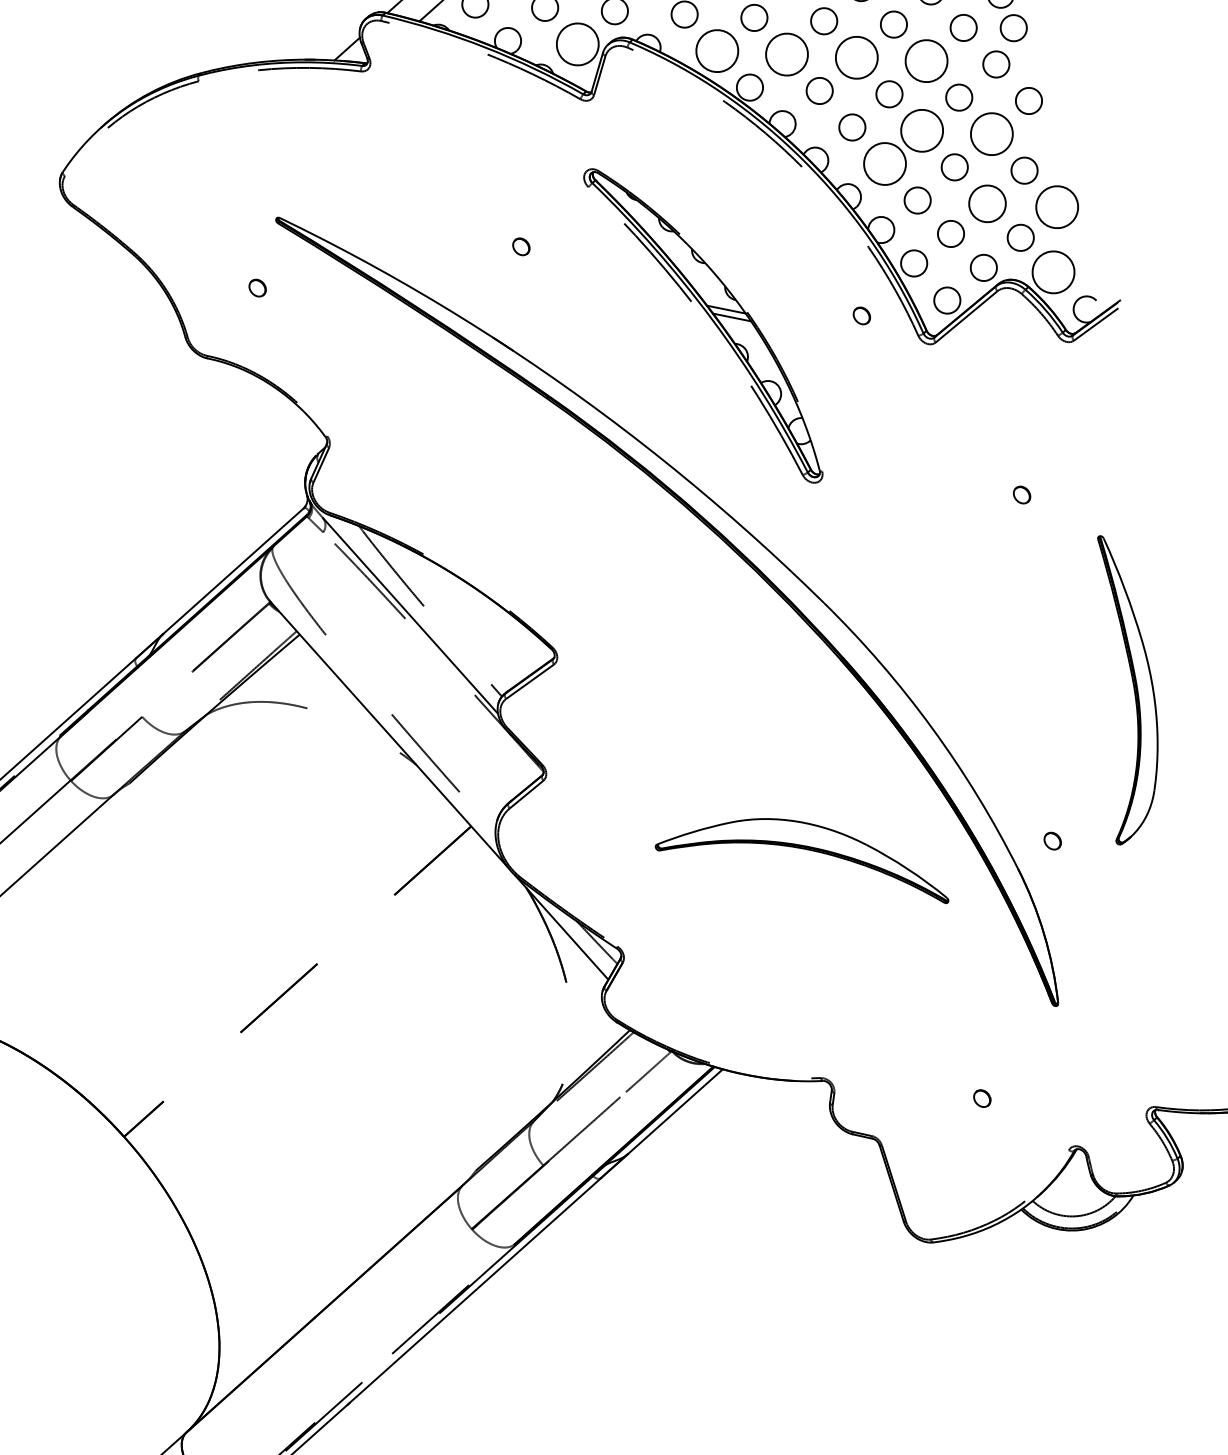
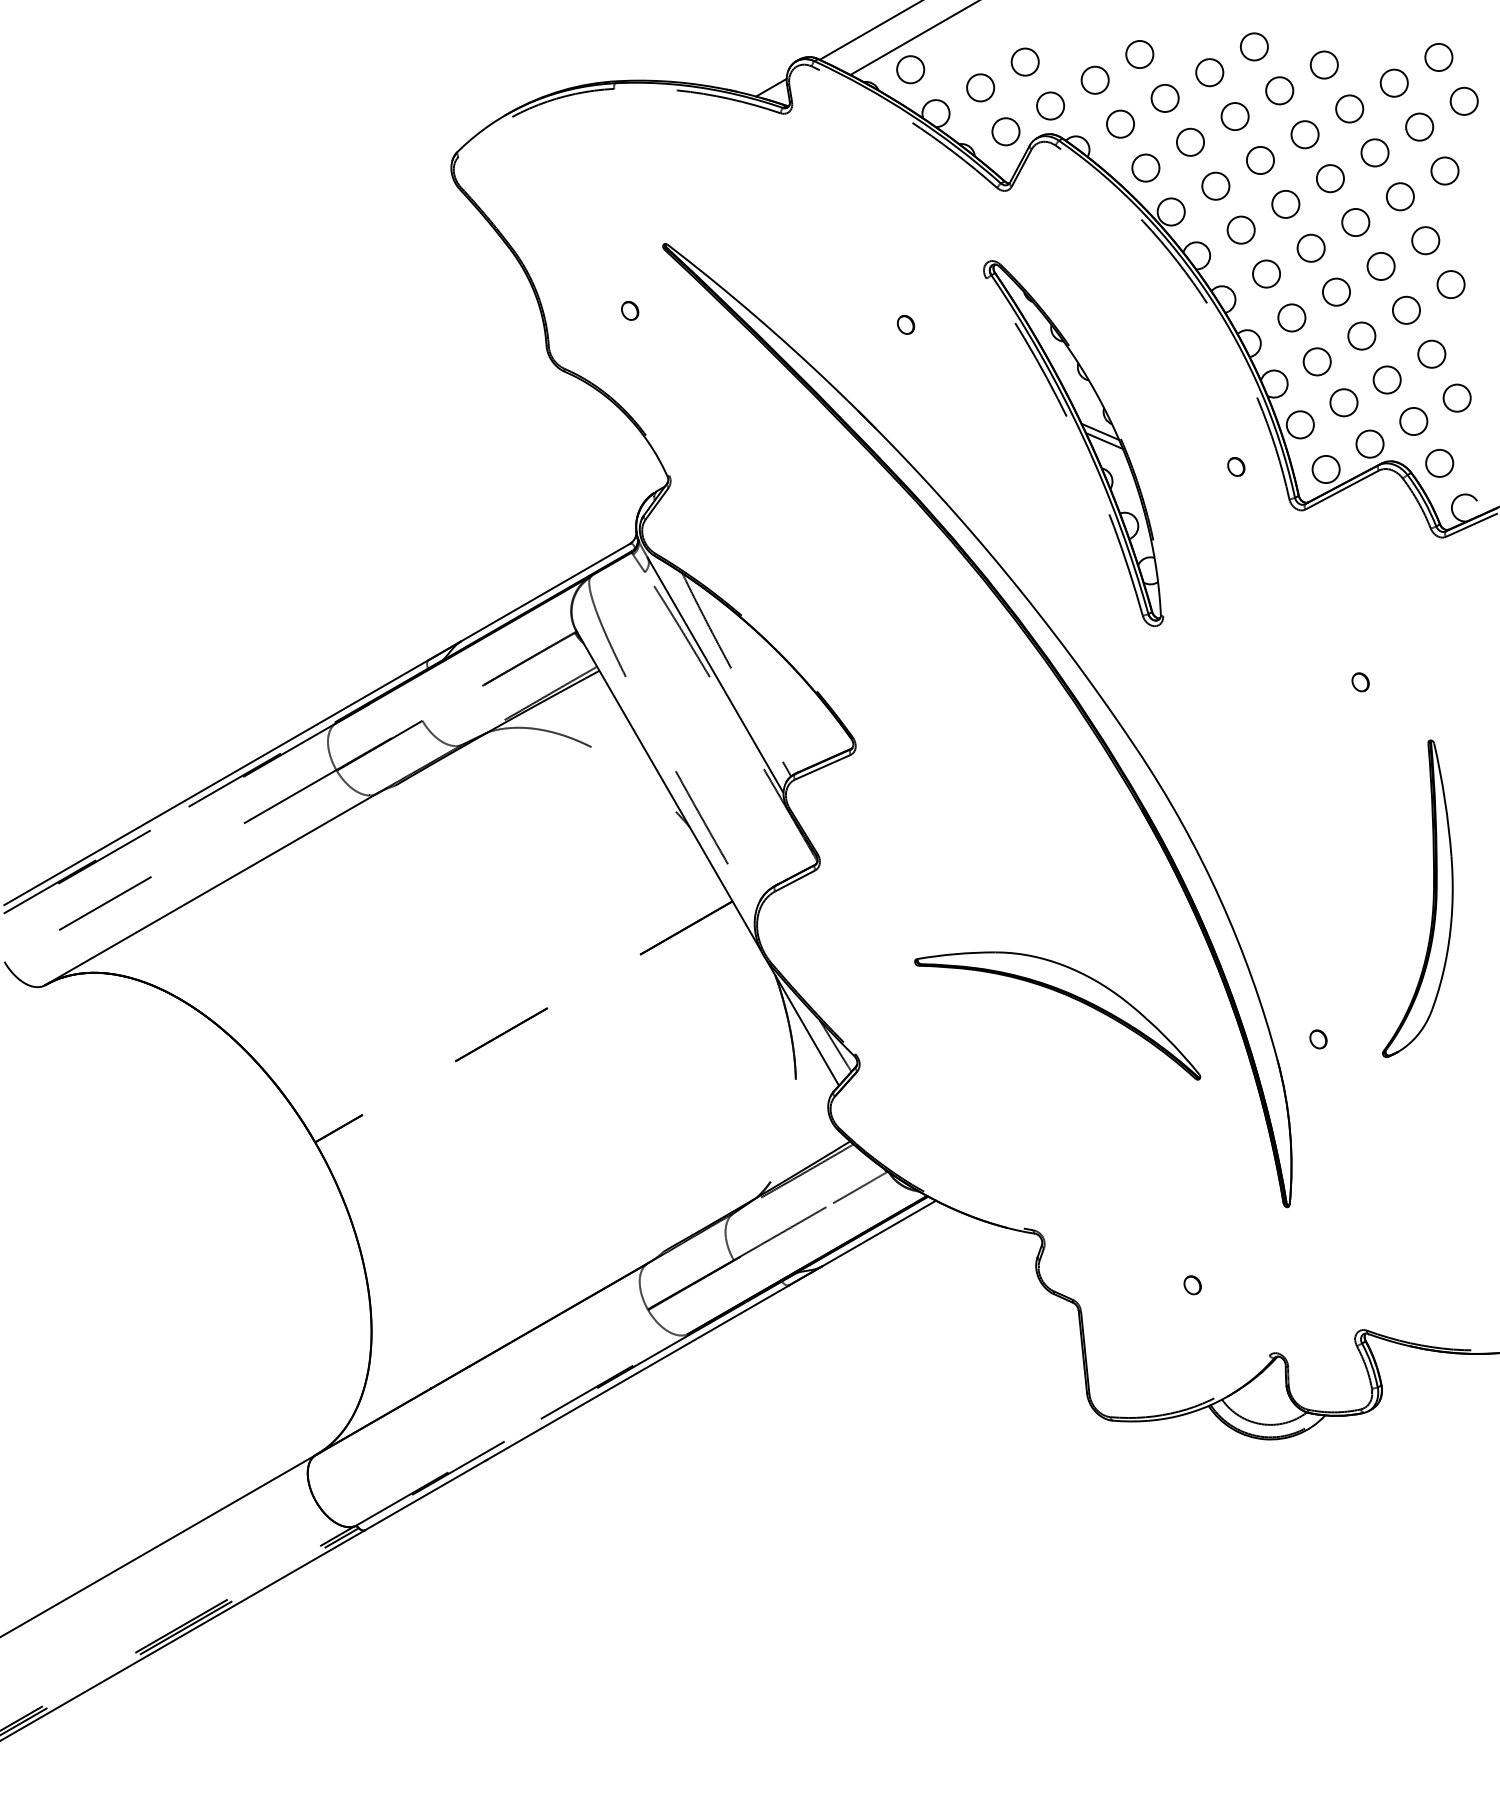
circle: (1013, 28) -> (1450, 207), removed
circle: (577, 44) -> (1005, 131), size x0.62
circle: (716, 50) -> (1145, 167), size x0.62
circle: (786, 53) -> (1215, 185), size x0.62
circle: (856, 57) -> (1285, 203), size x0.62
circle: (926, 61) -> (1355, 222), size x0.62
circle: (921, 130) -> (1336, 291), size x0.62
circle: (991, 133) -> (1406, 309), size x0.62
circle: (884, 163) -> (1291, 317), size x0.62
circle: (986, 203) -> (1386, 379), size x0.71
circle: (1056, 206) -> (1456, 397), size x0.62
circle: (1053, 271) -> (1439, 462), size x0.62

